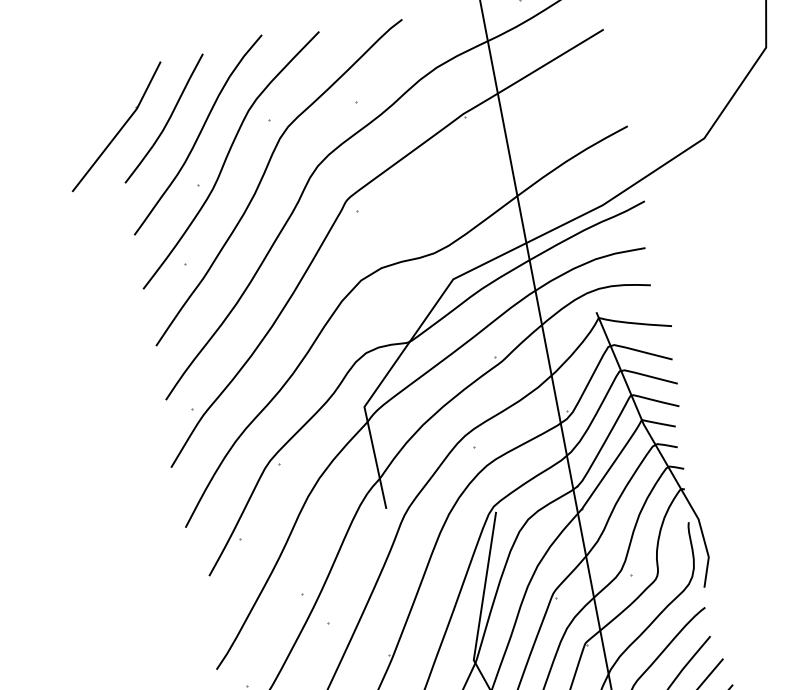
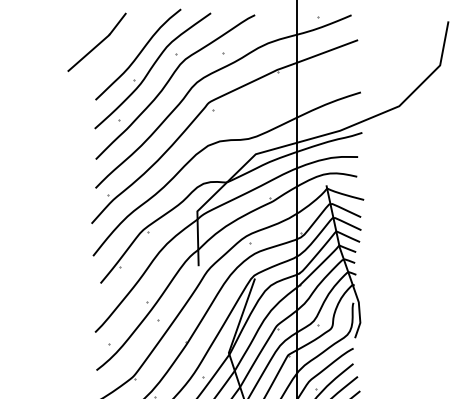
curve: (166, 119) -> (123, 43), removed

